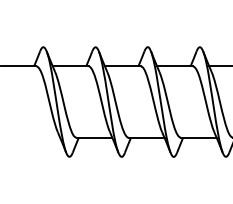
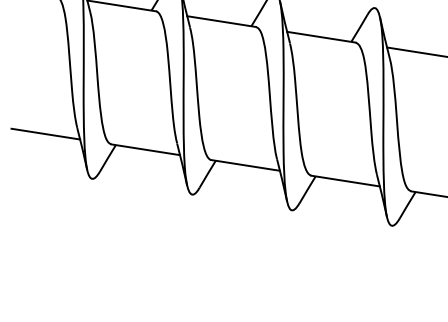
line: (42, 137) -> (46, 133), added

